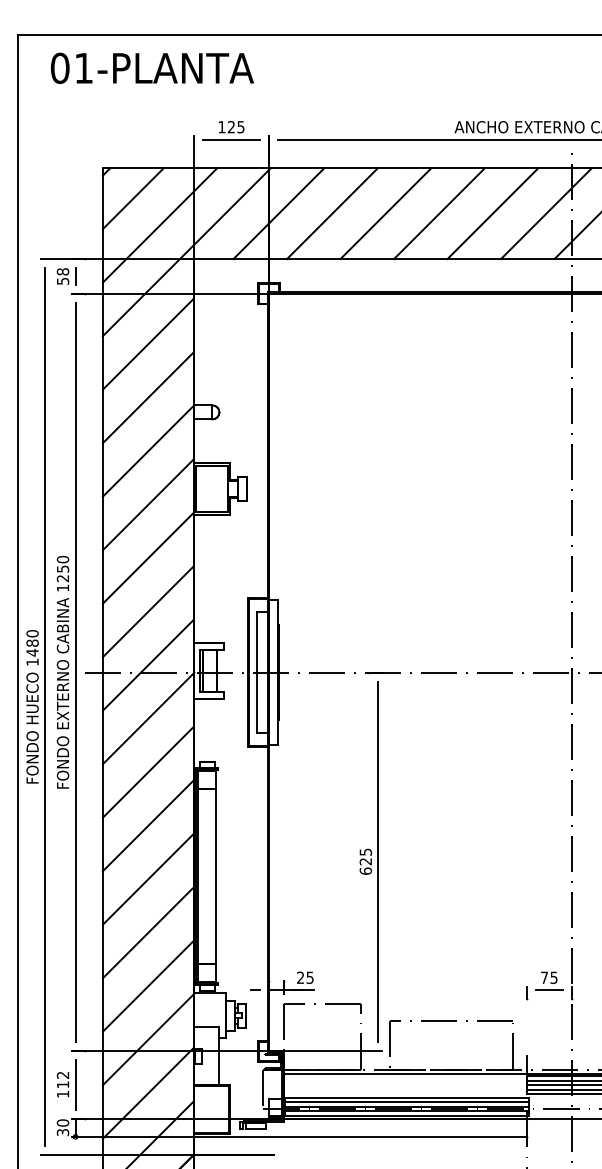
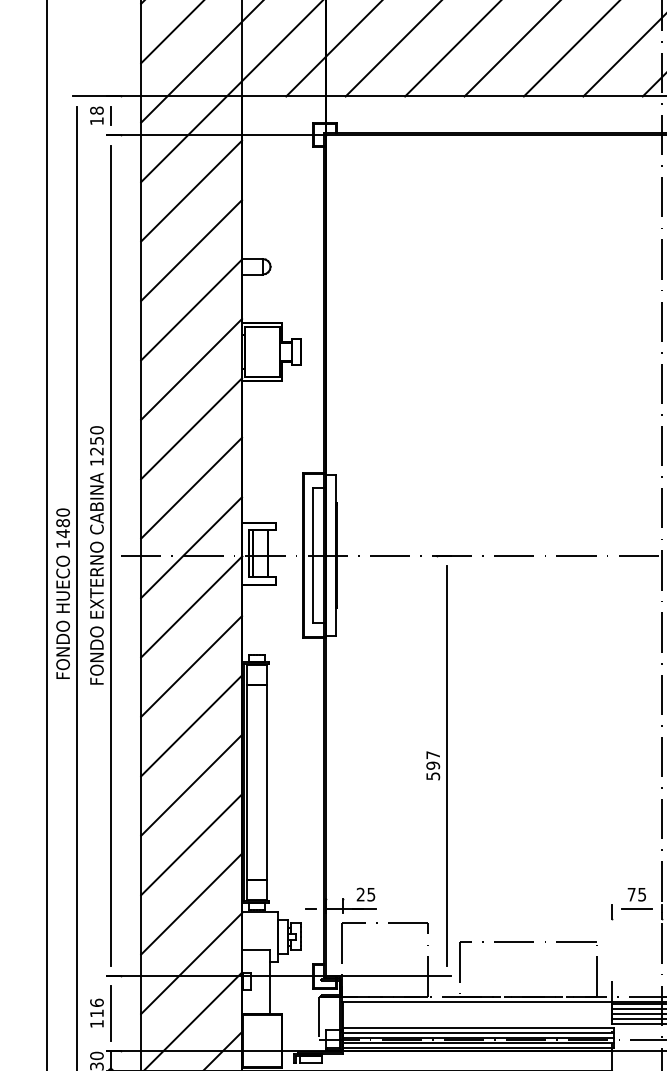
text: (63, 281) -> (97, 121), 58 -> 18
text: (365, 861) -> (432, 765), 625 -> 597
text: (62, 1074) -> (96, 1002), 112 -> 116

